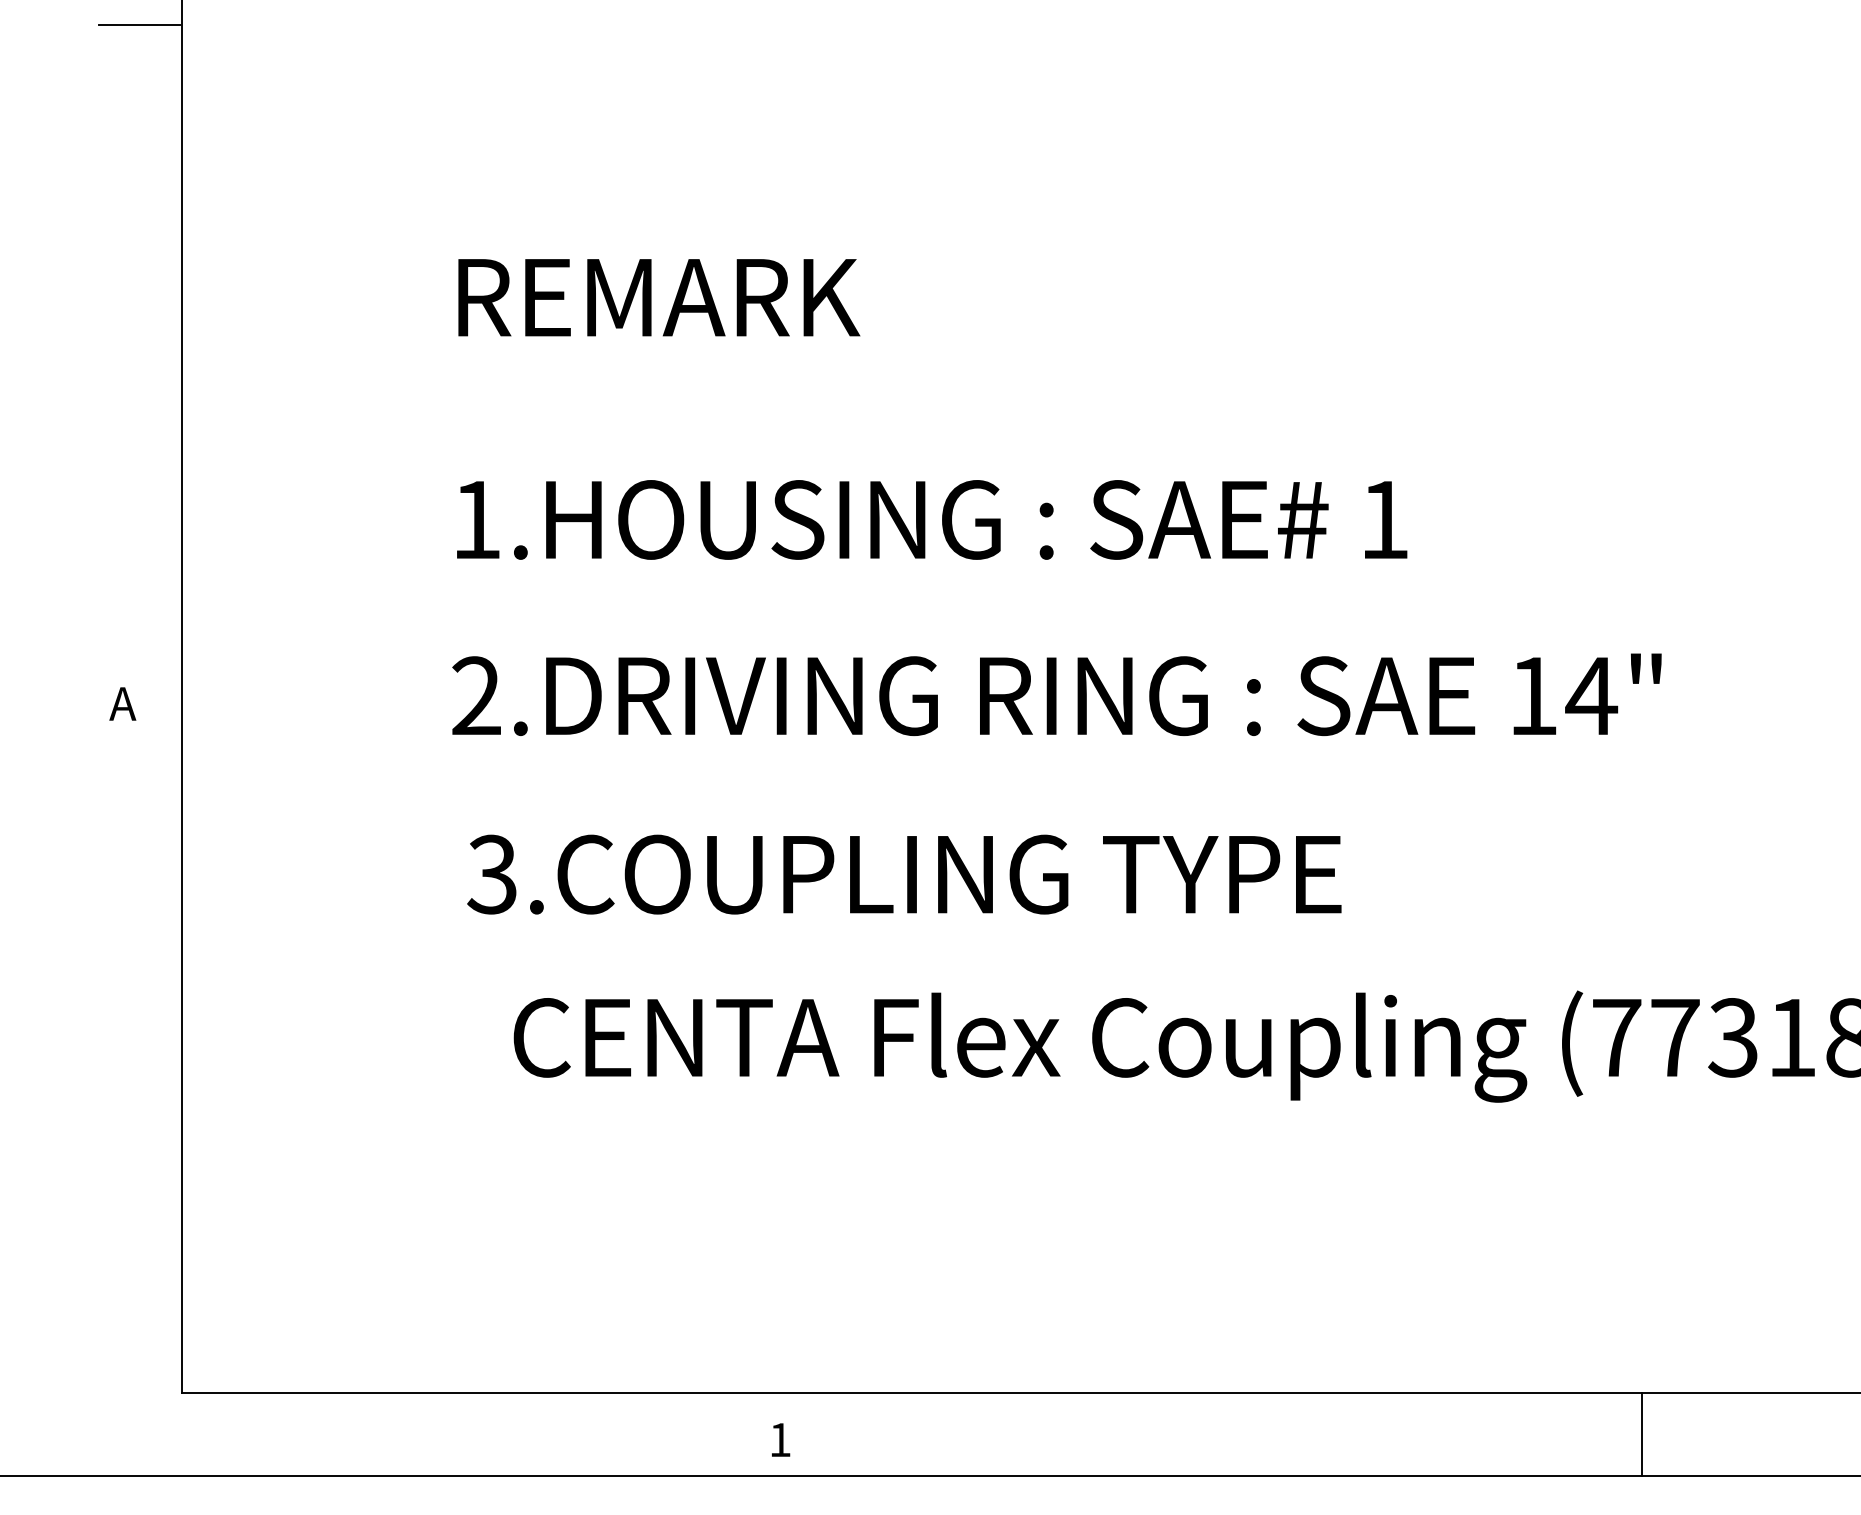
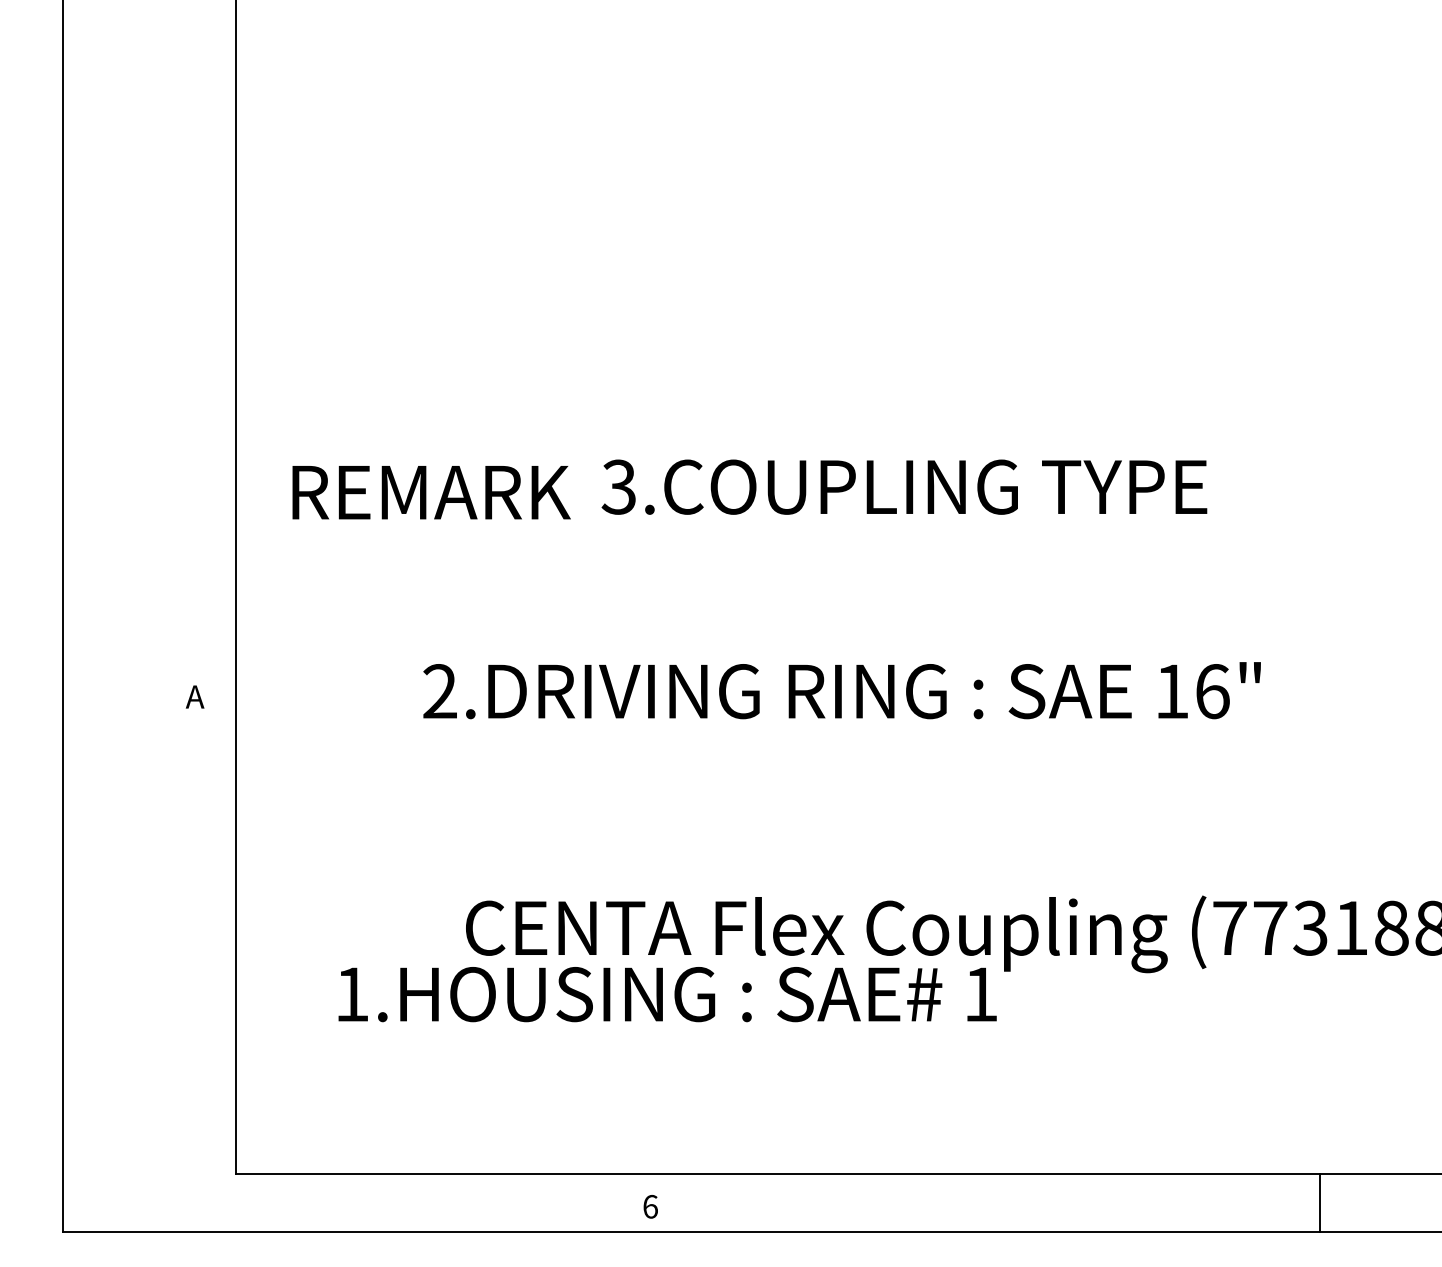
line: (139, 24) -> (206, 226), removed
text: (659, 297) -> (431, 492), moved
text: (931, 519) -> (667, 994), moved
text: (1591, 696) -> (1212, 691), 14" -> 16"
text: (904, 873) -> (904, 486), moved
line: (1642, 1435) -> (1320, 1203), moved
text: (780, 1439) -> (650, 1206), 1 -> 6

